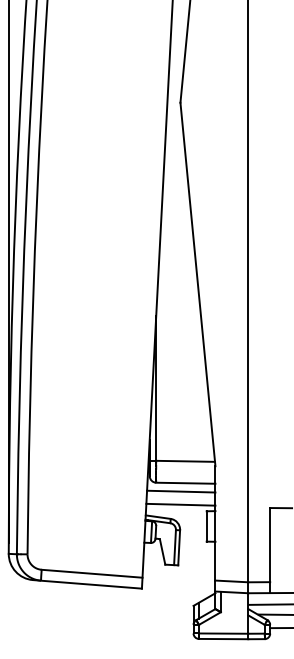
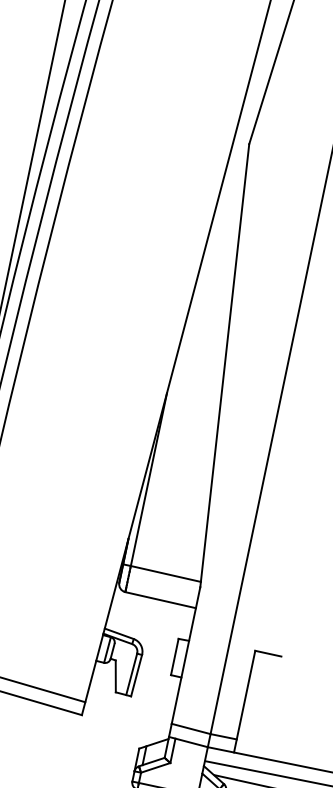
line: (181, 491) -> (153, 608), removed
line: (180, 504) -> (149, 624), removed

